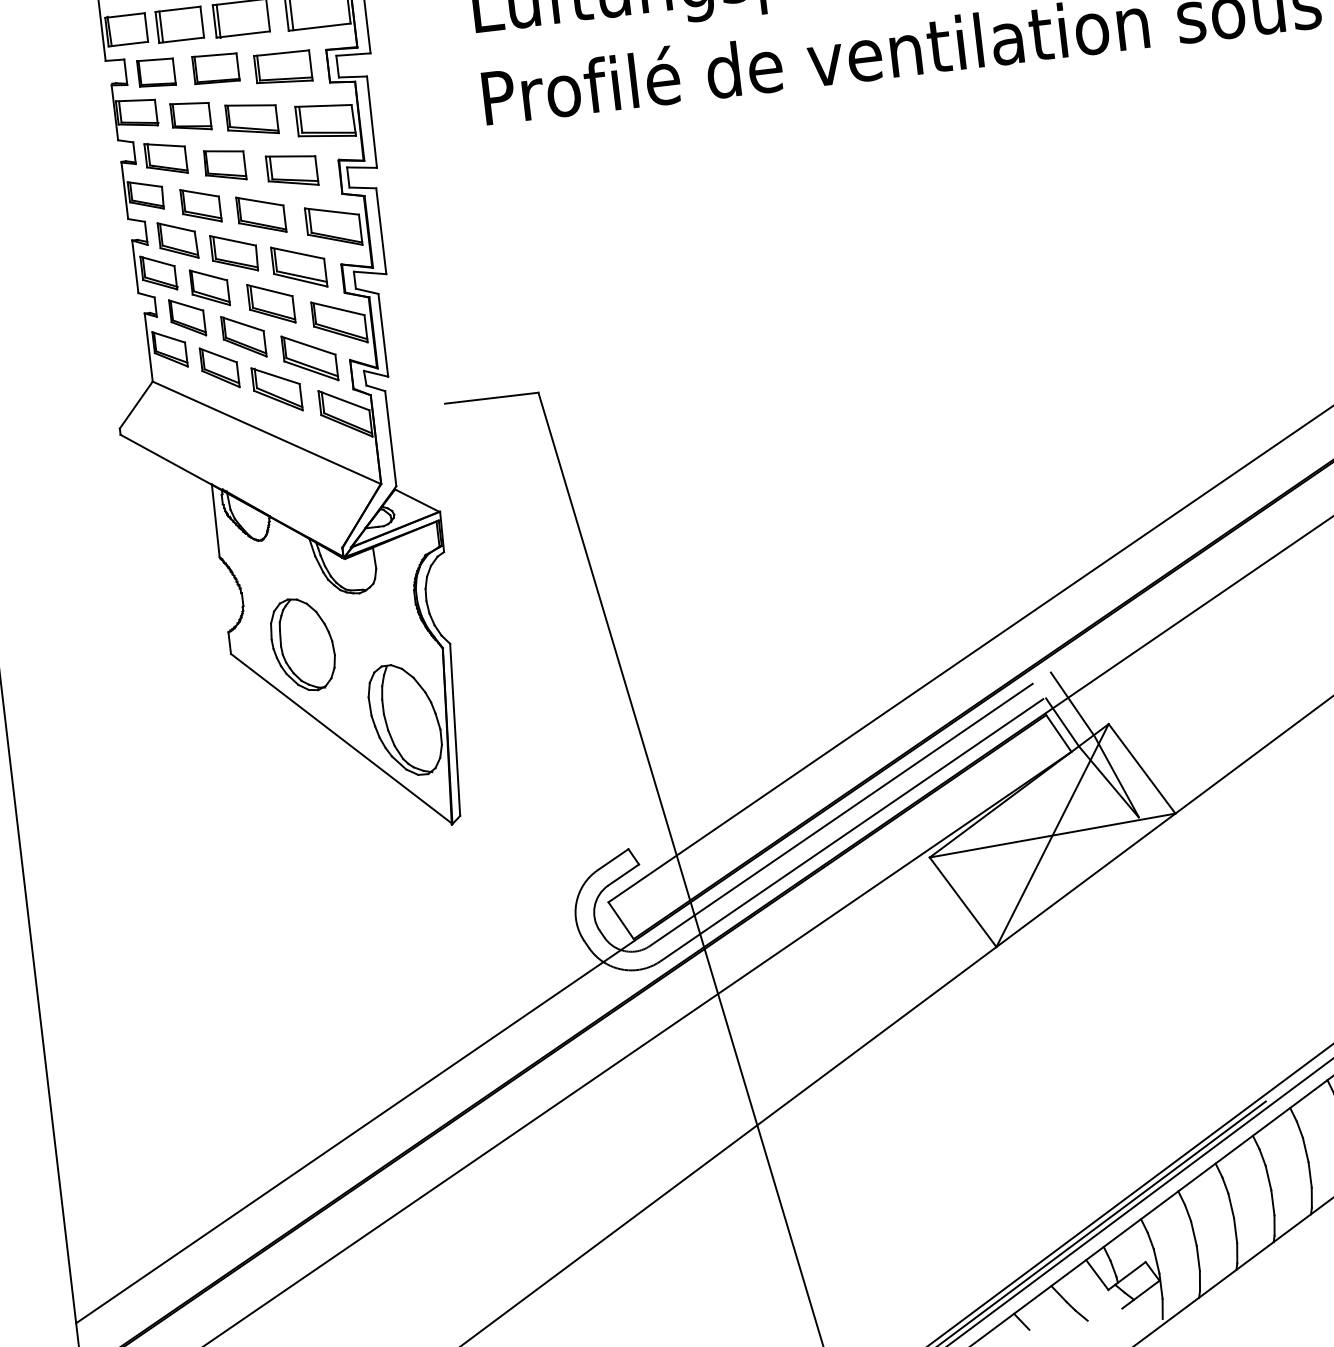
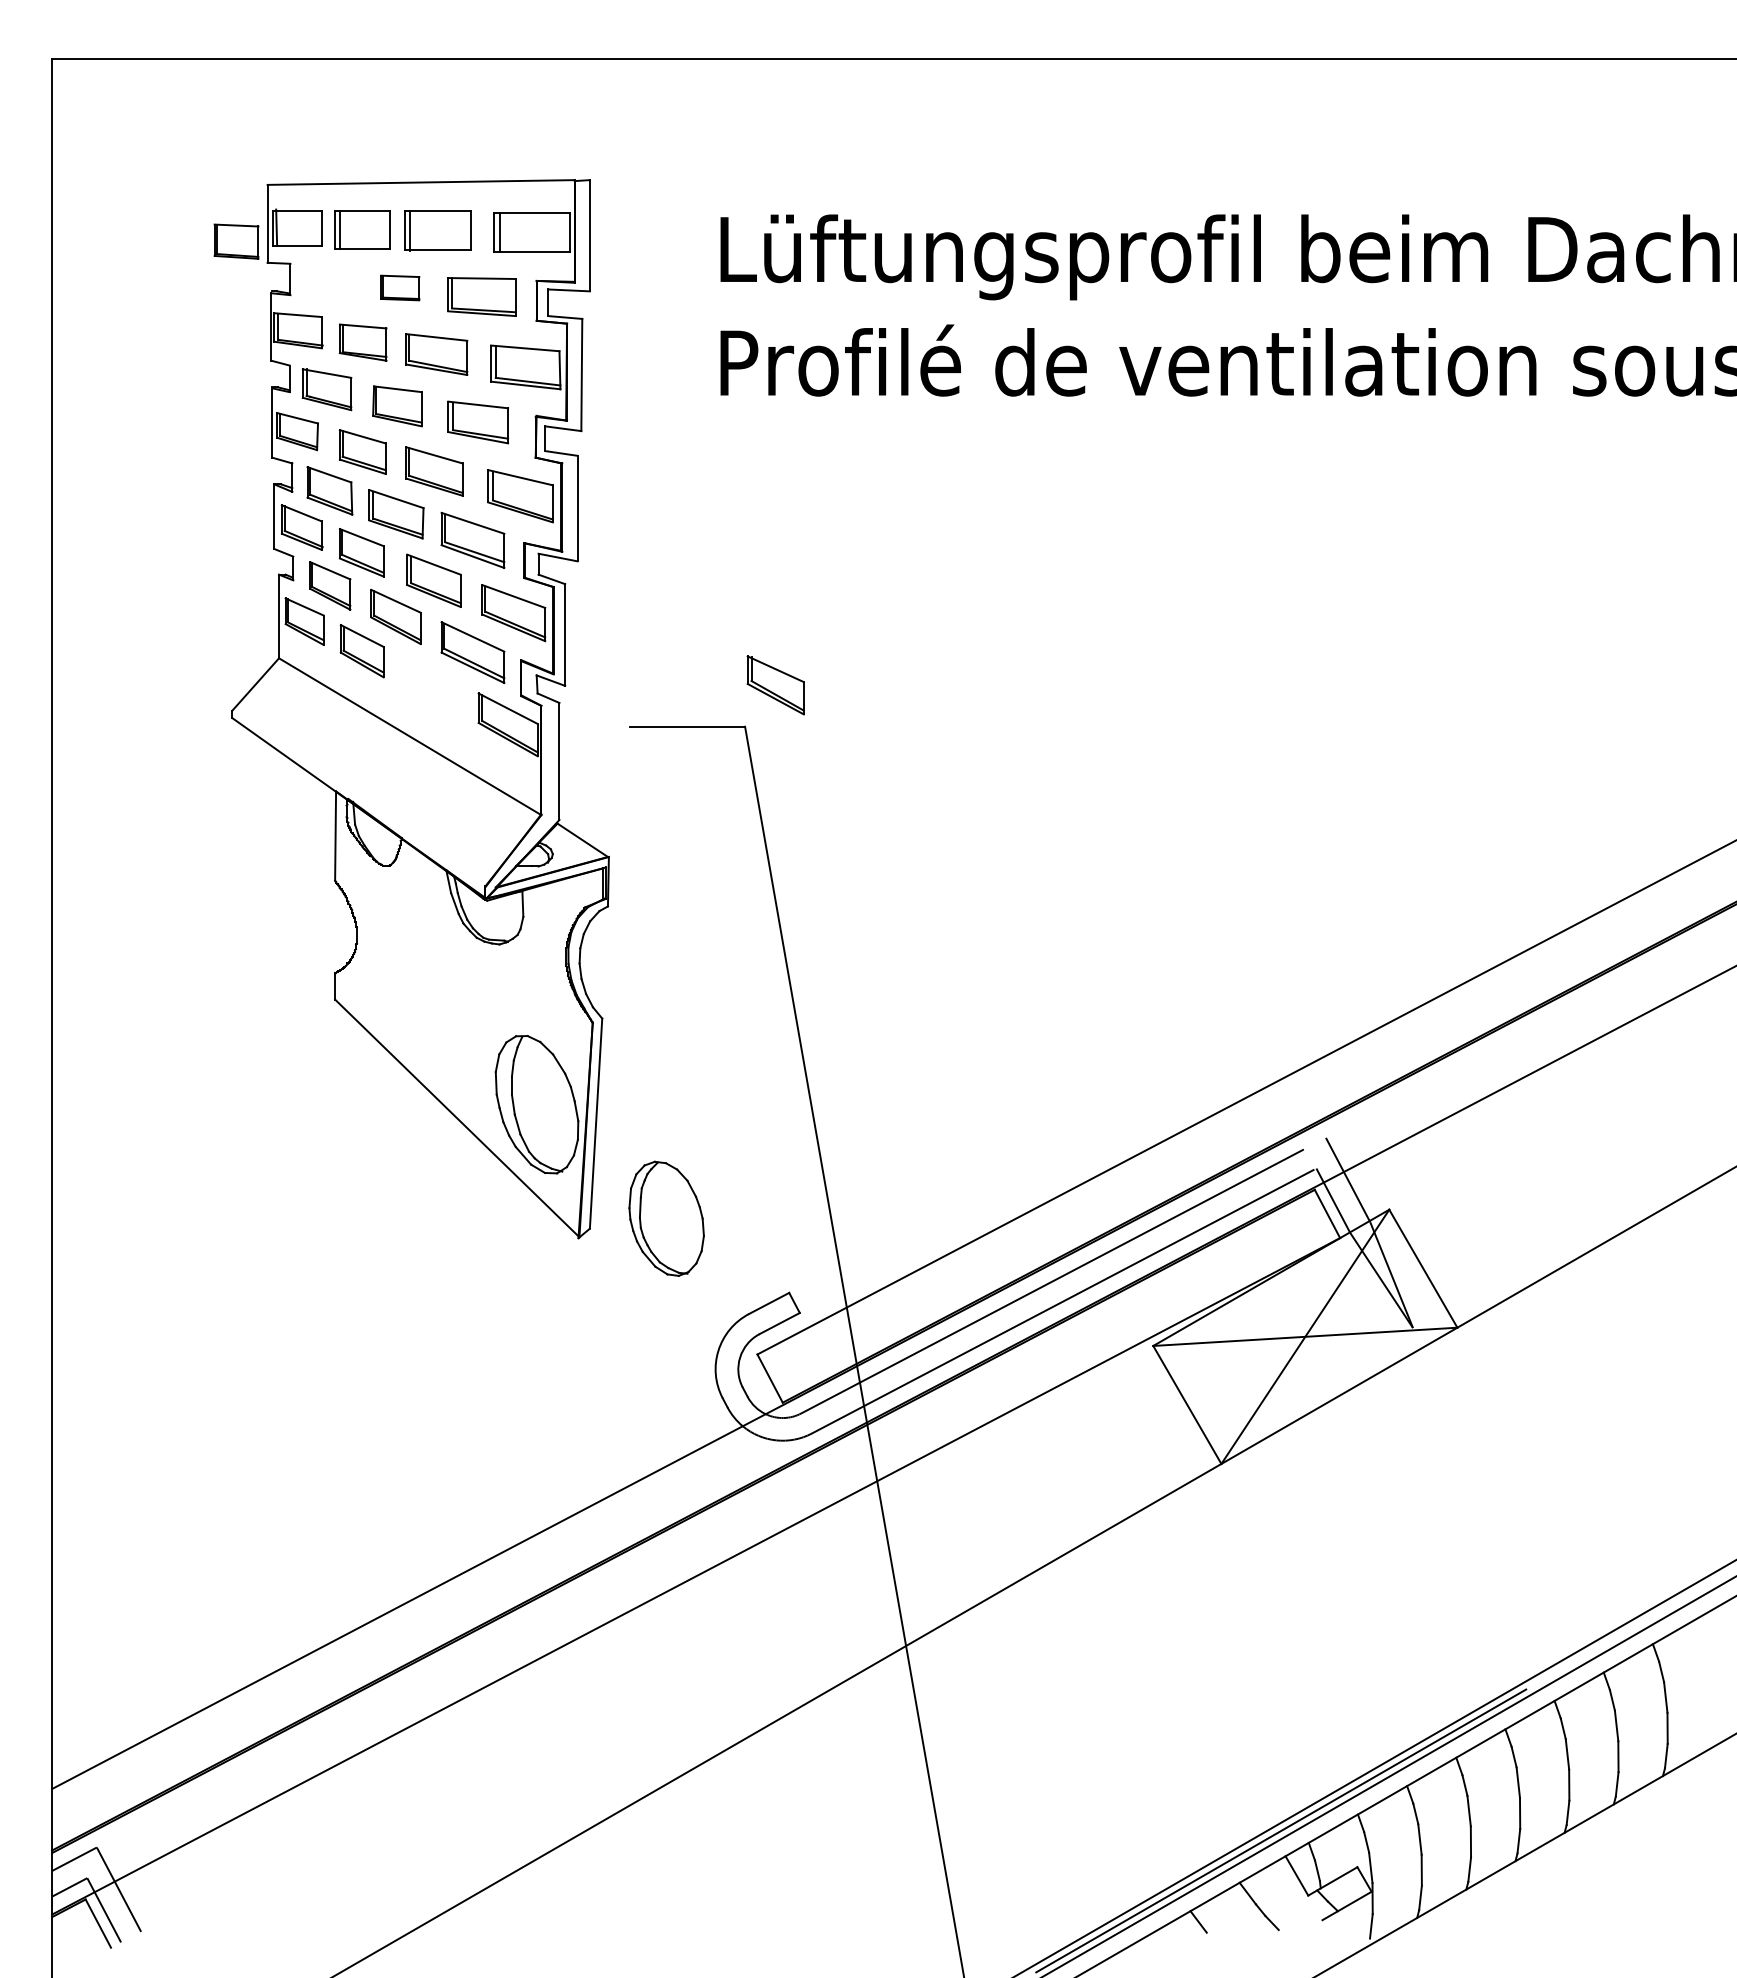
part: (216, 68) -> (400, 287), size x0.7
part: (156, 72) -> (236, 241), moved
part: (276, 389) -> (775, 685), moved
part: (302, 644) -> (666, 1218), moved

